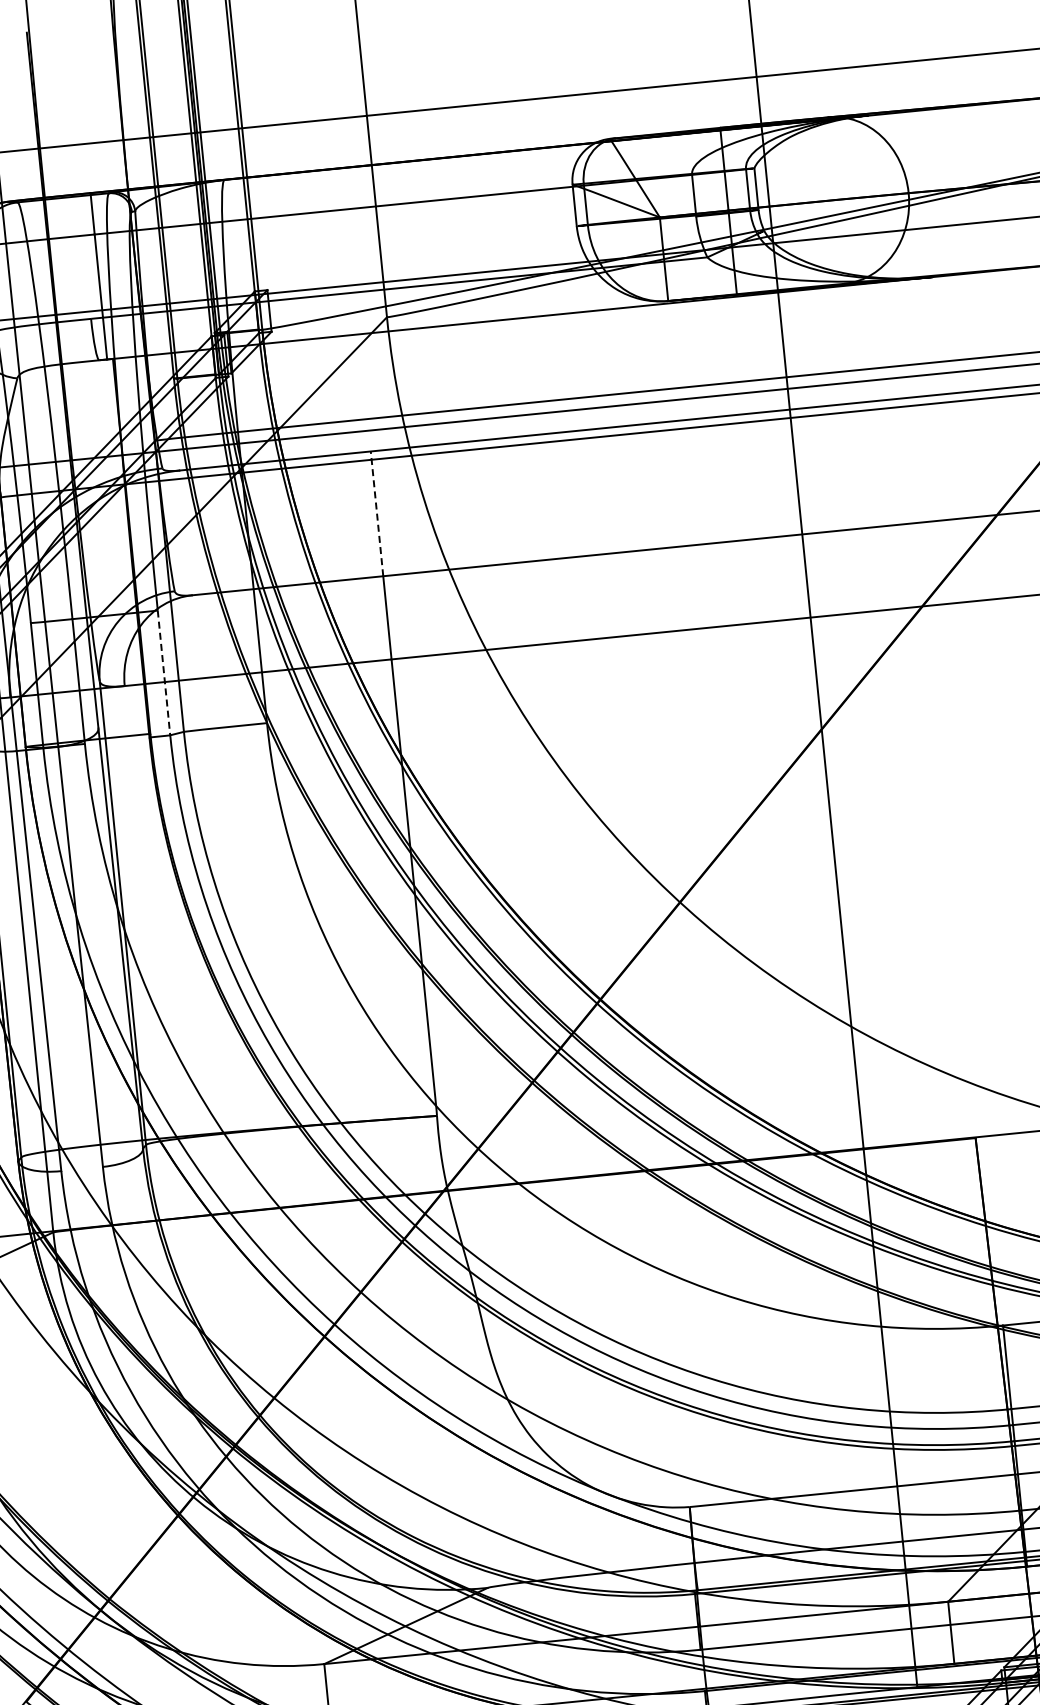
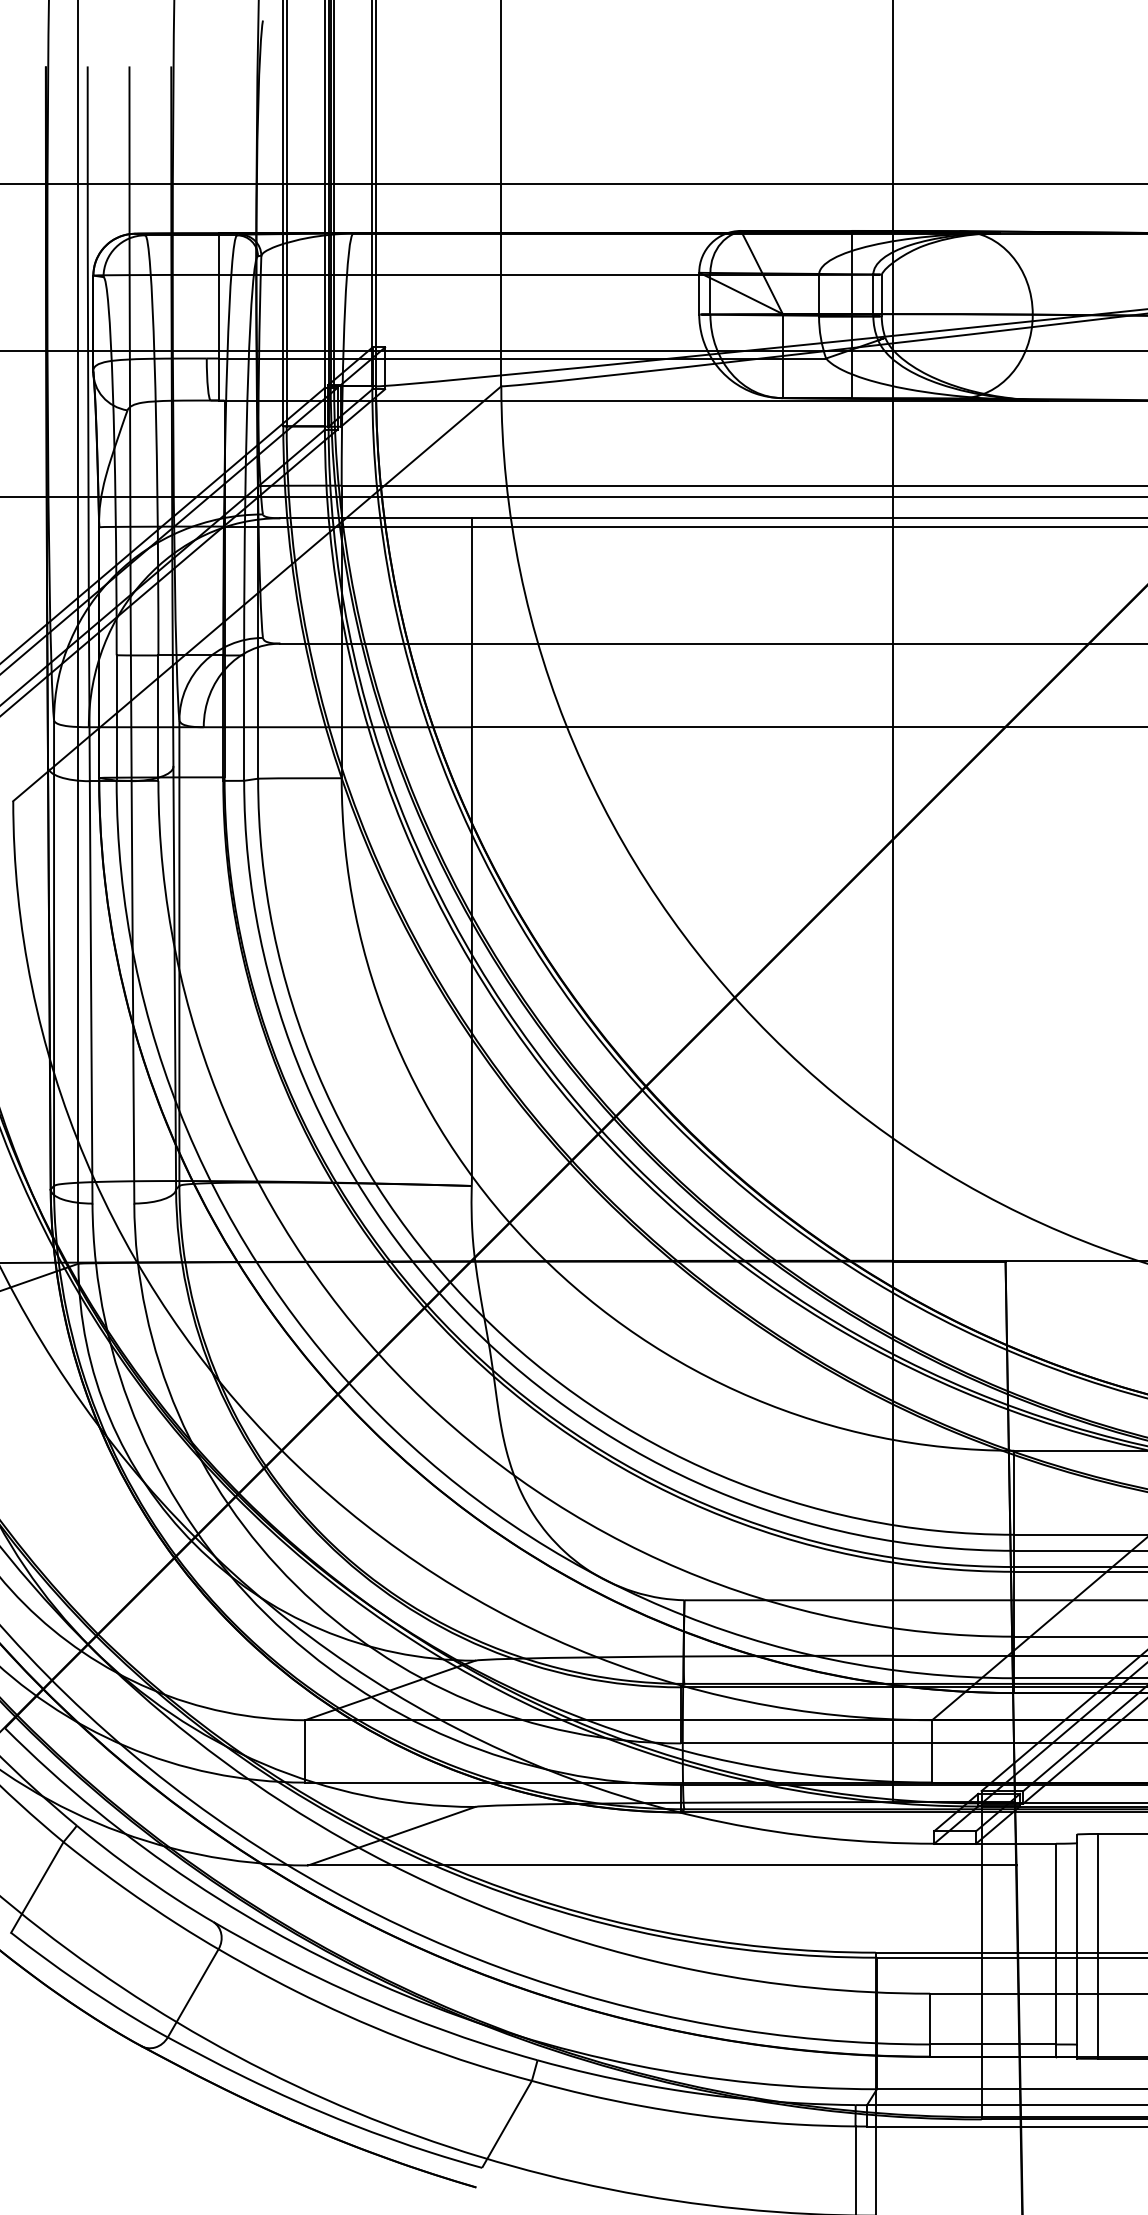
line: (376, 513) -> (471, 580), dashed -> solid
line: (164, 673) -> (244, 718), dashed -> solid

